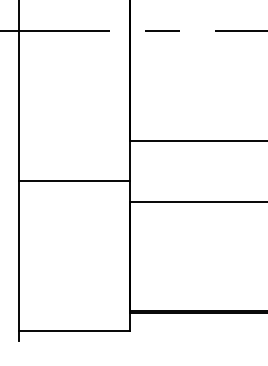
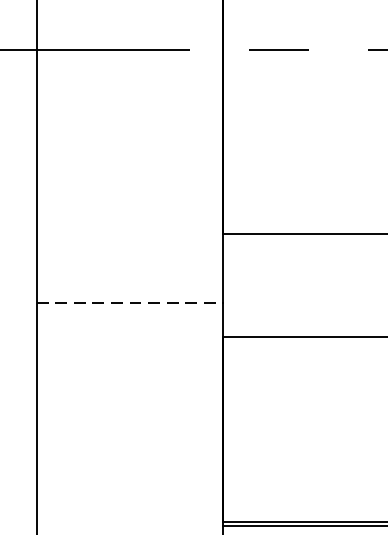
line: (74, 181) -> (130, 303), solid -> dashed

